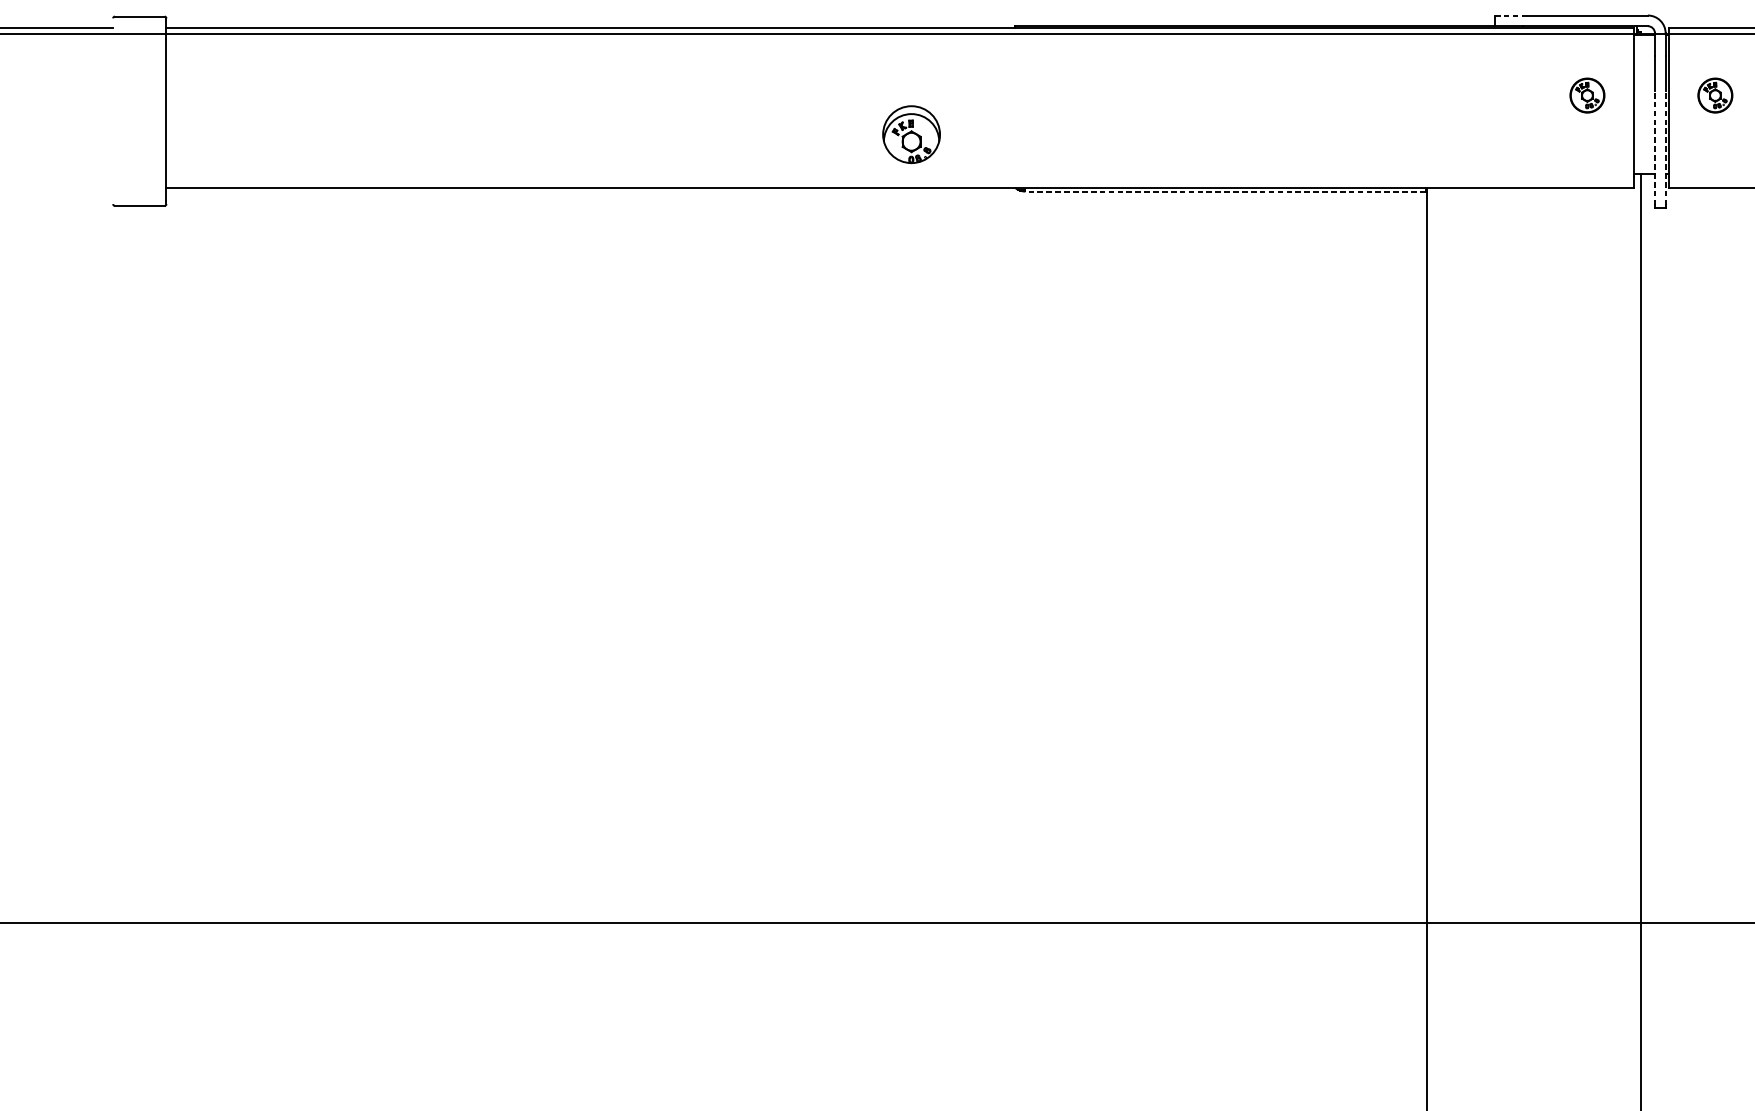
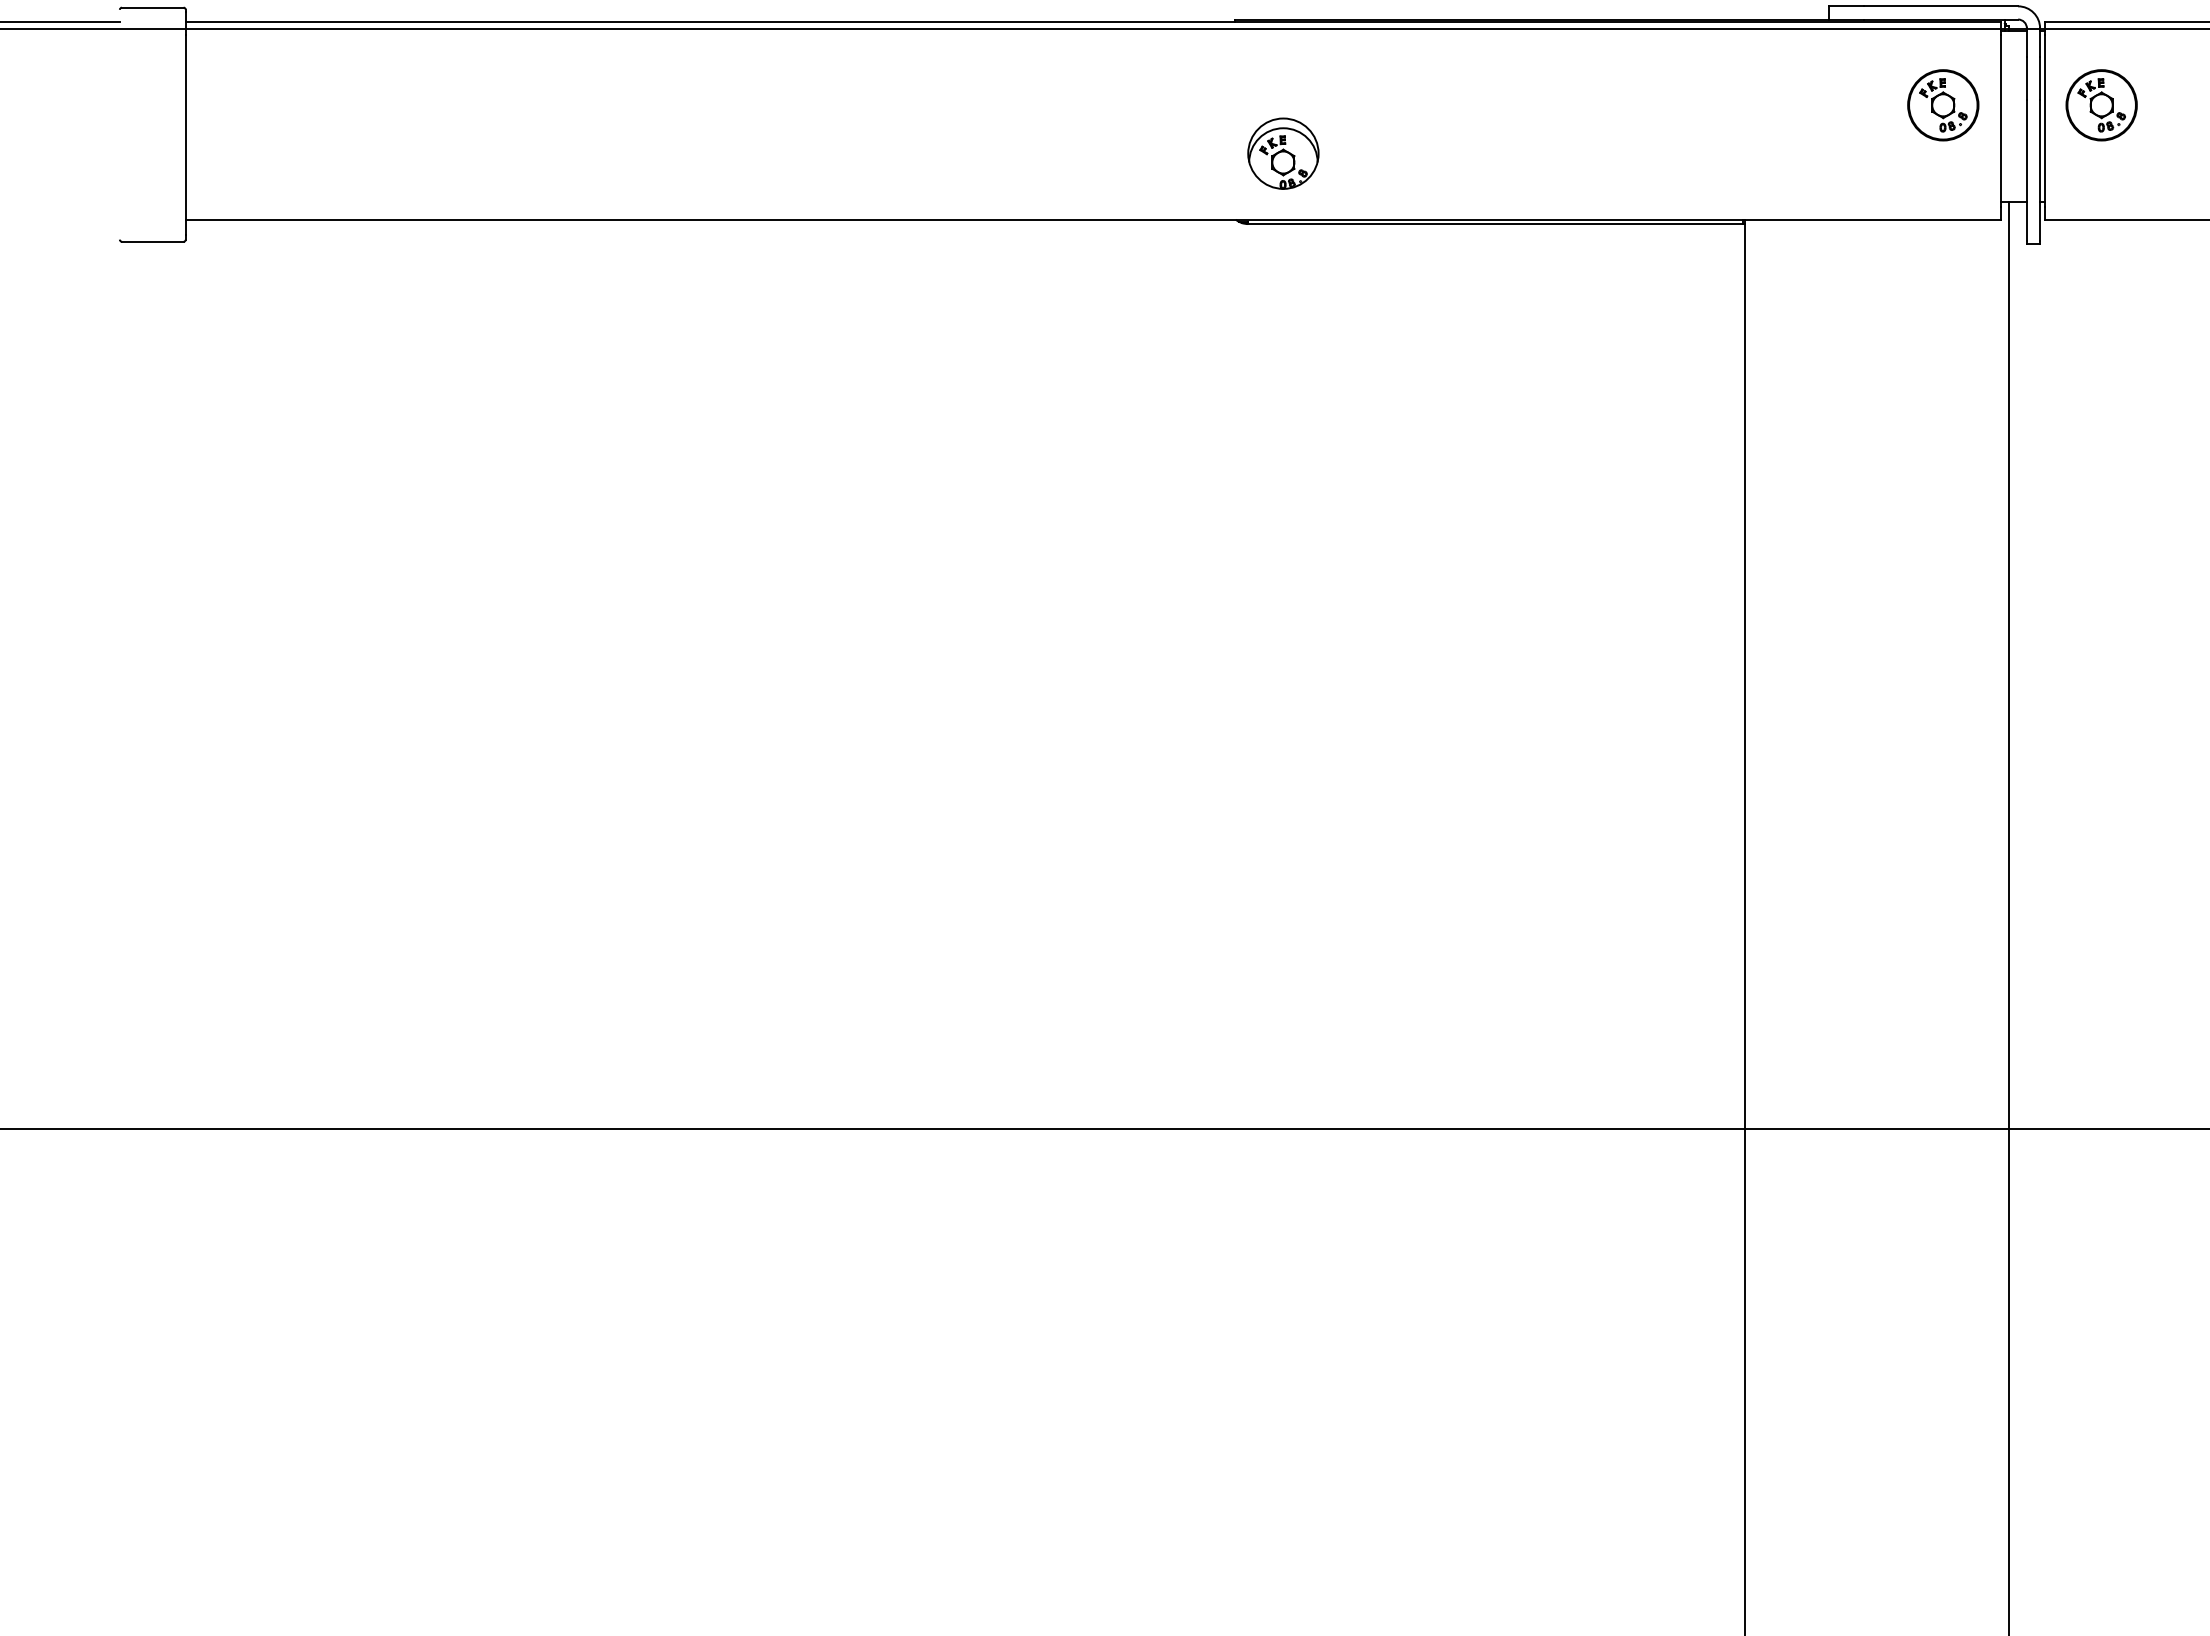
line: (1509, 15) -> (1846, 6), dashed -> solid
part: (1587, 95) -> (1943, 105), size x1.67
part: (1715, 95) -> (2101, 105), size x1.67
part: (911, 134) -> (1283, 153), moved
line: (1654, 148) -> (2026, 170), dashed -> solid
line: (1665, 148) -> (2040, 170), dashed -> solid
line: (1225, 191) -> (1495, 224), dashed -> solid

